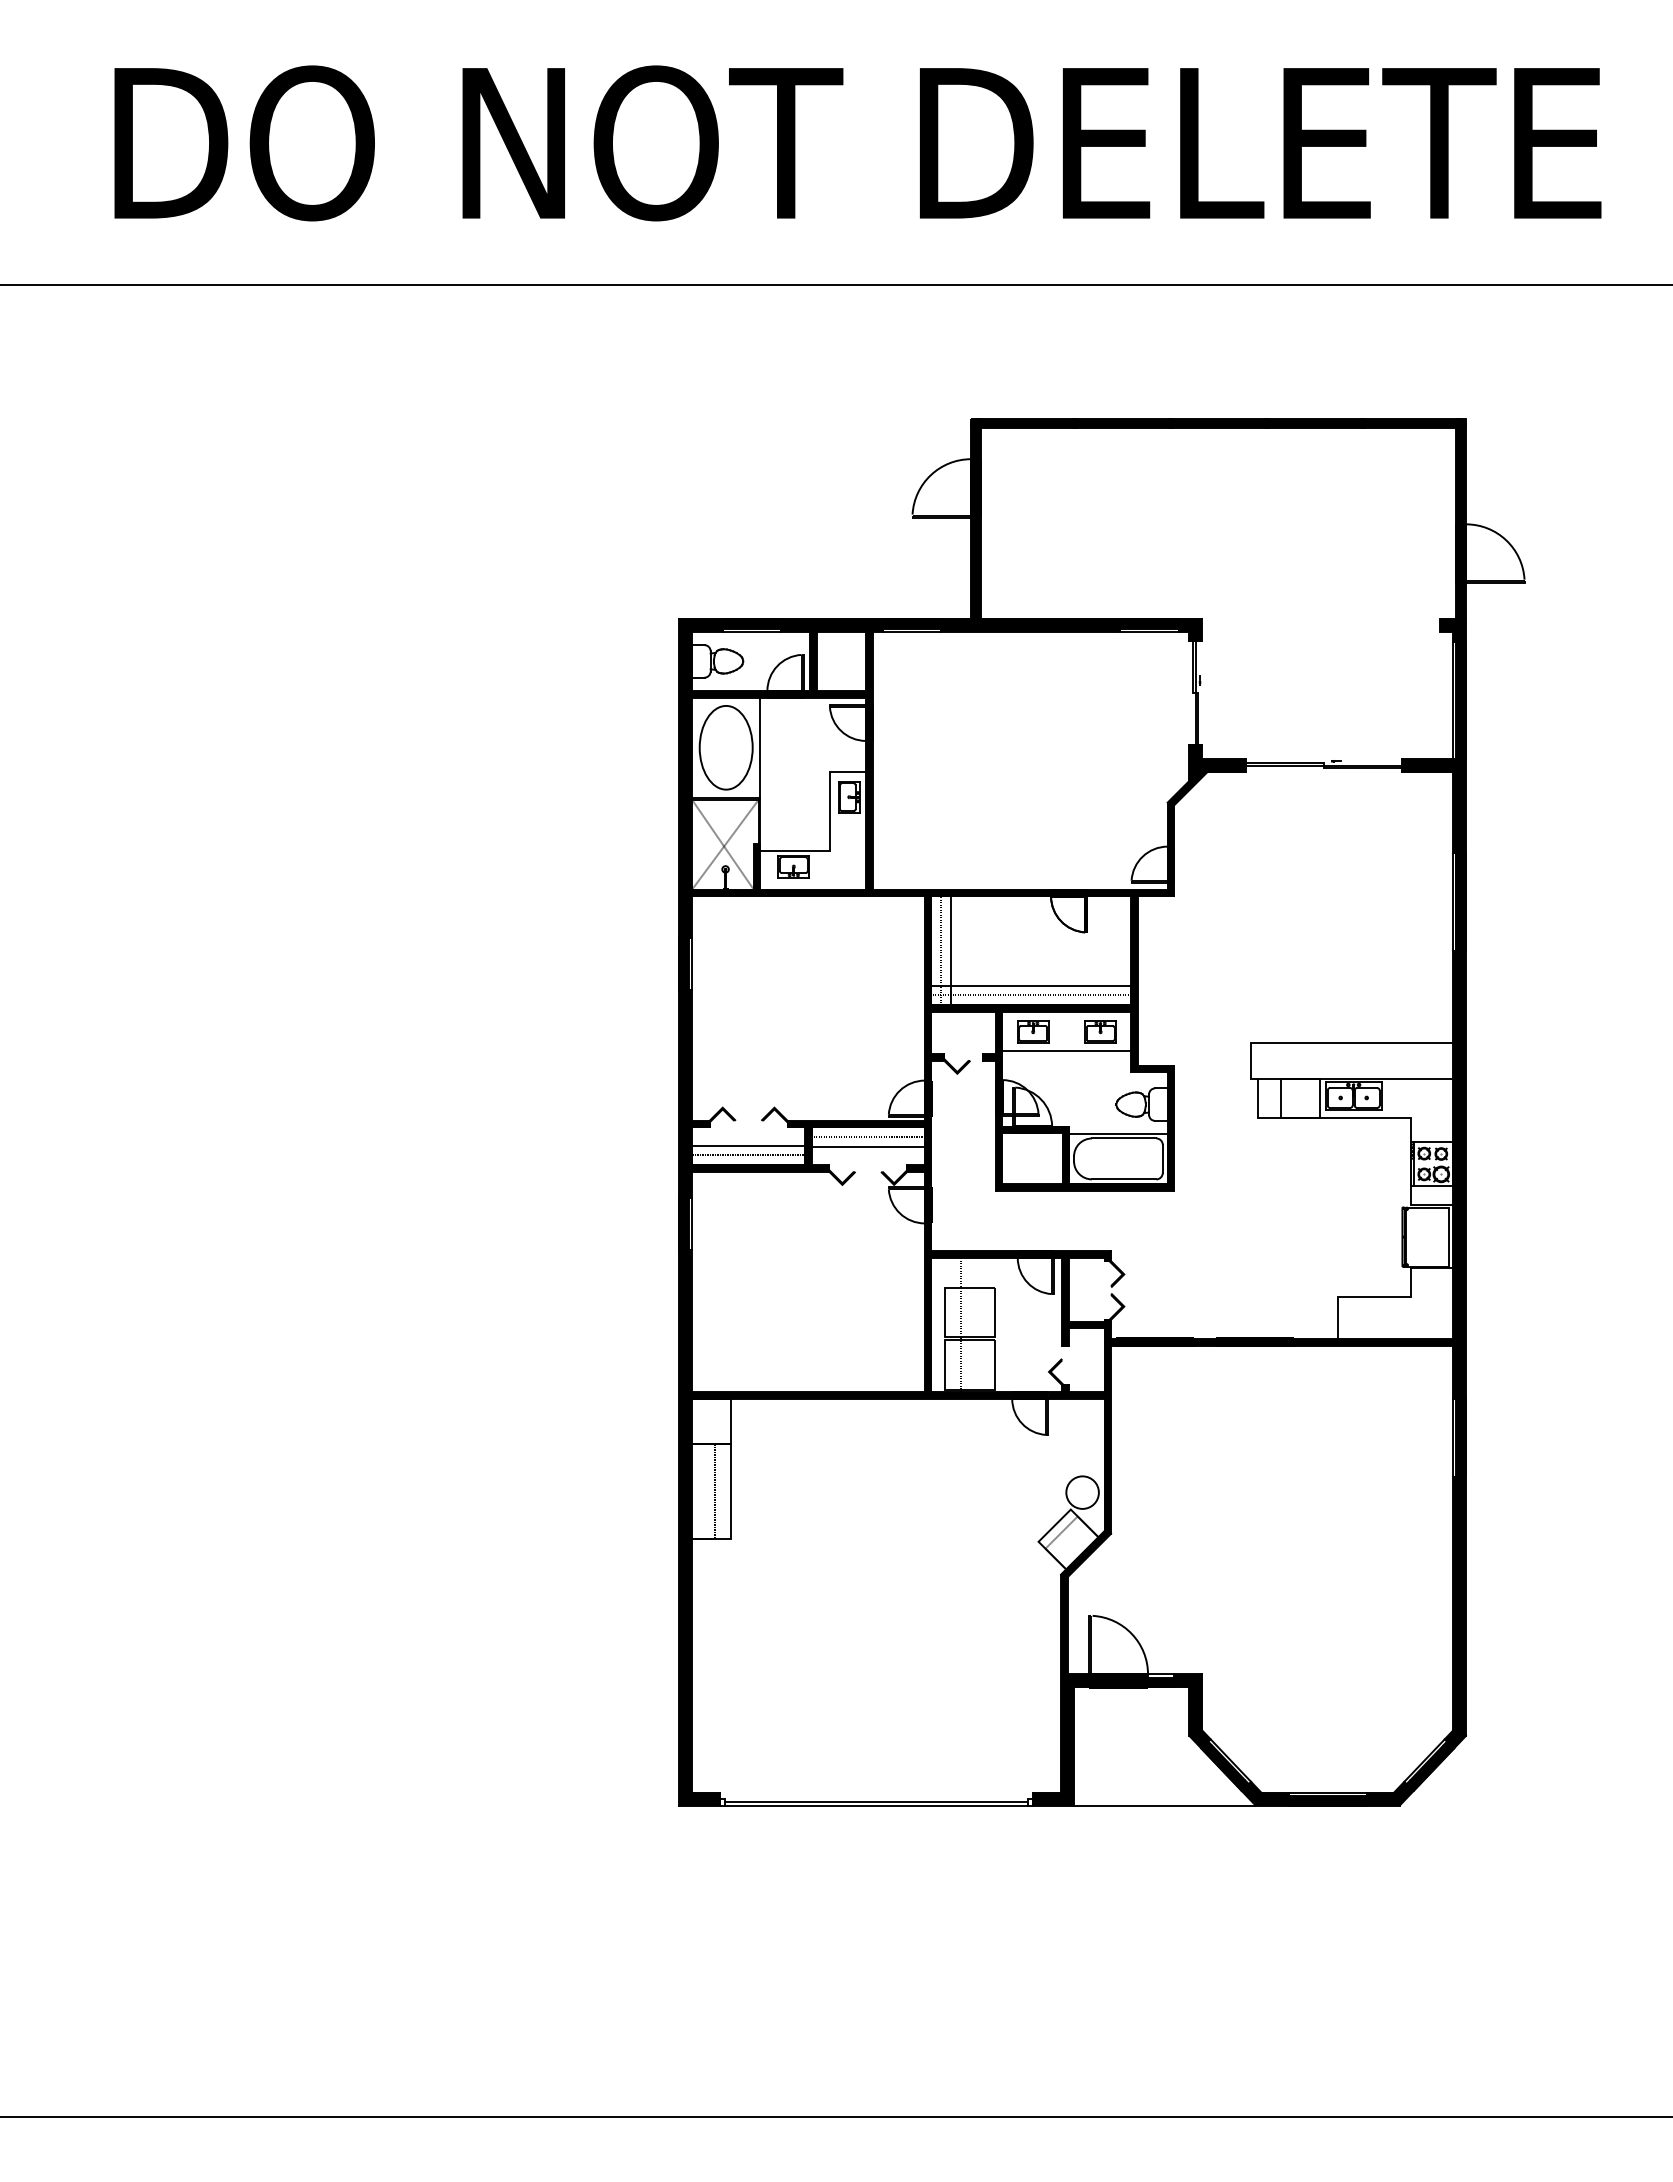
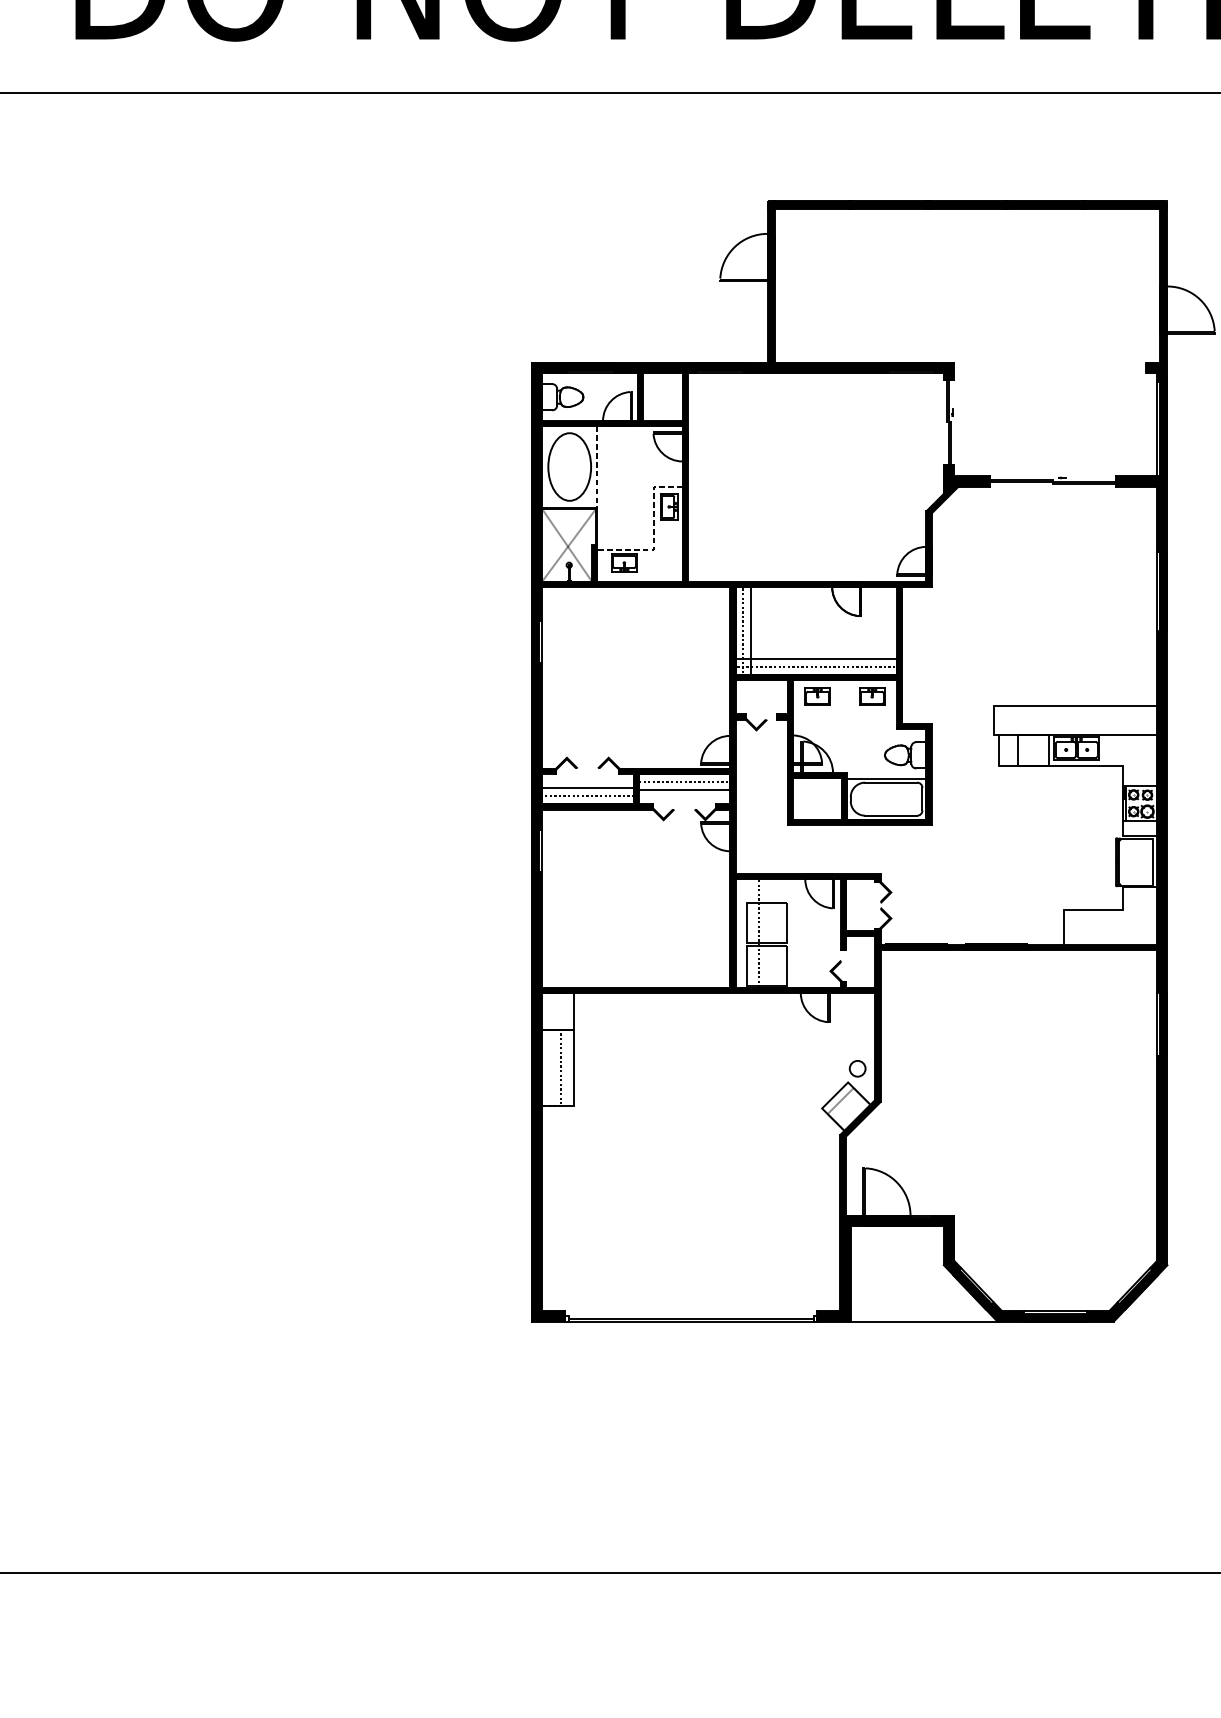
line: (760, 748) -> (597, 467), solid -> dashed
line: (830, 828) -> (653, 532), solid -> dashed
line: (1066, 1050) -> (844, 711), removed
circle: (1082, 1492) -> (857, 1068), size x0.6

